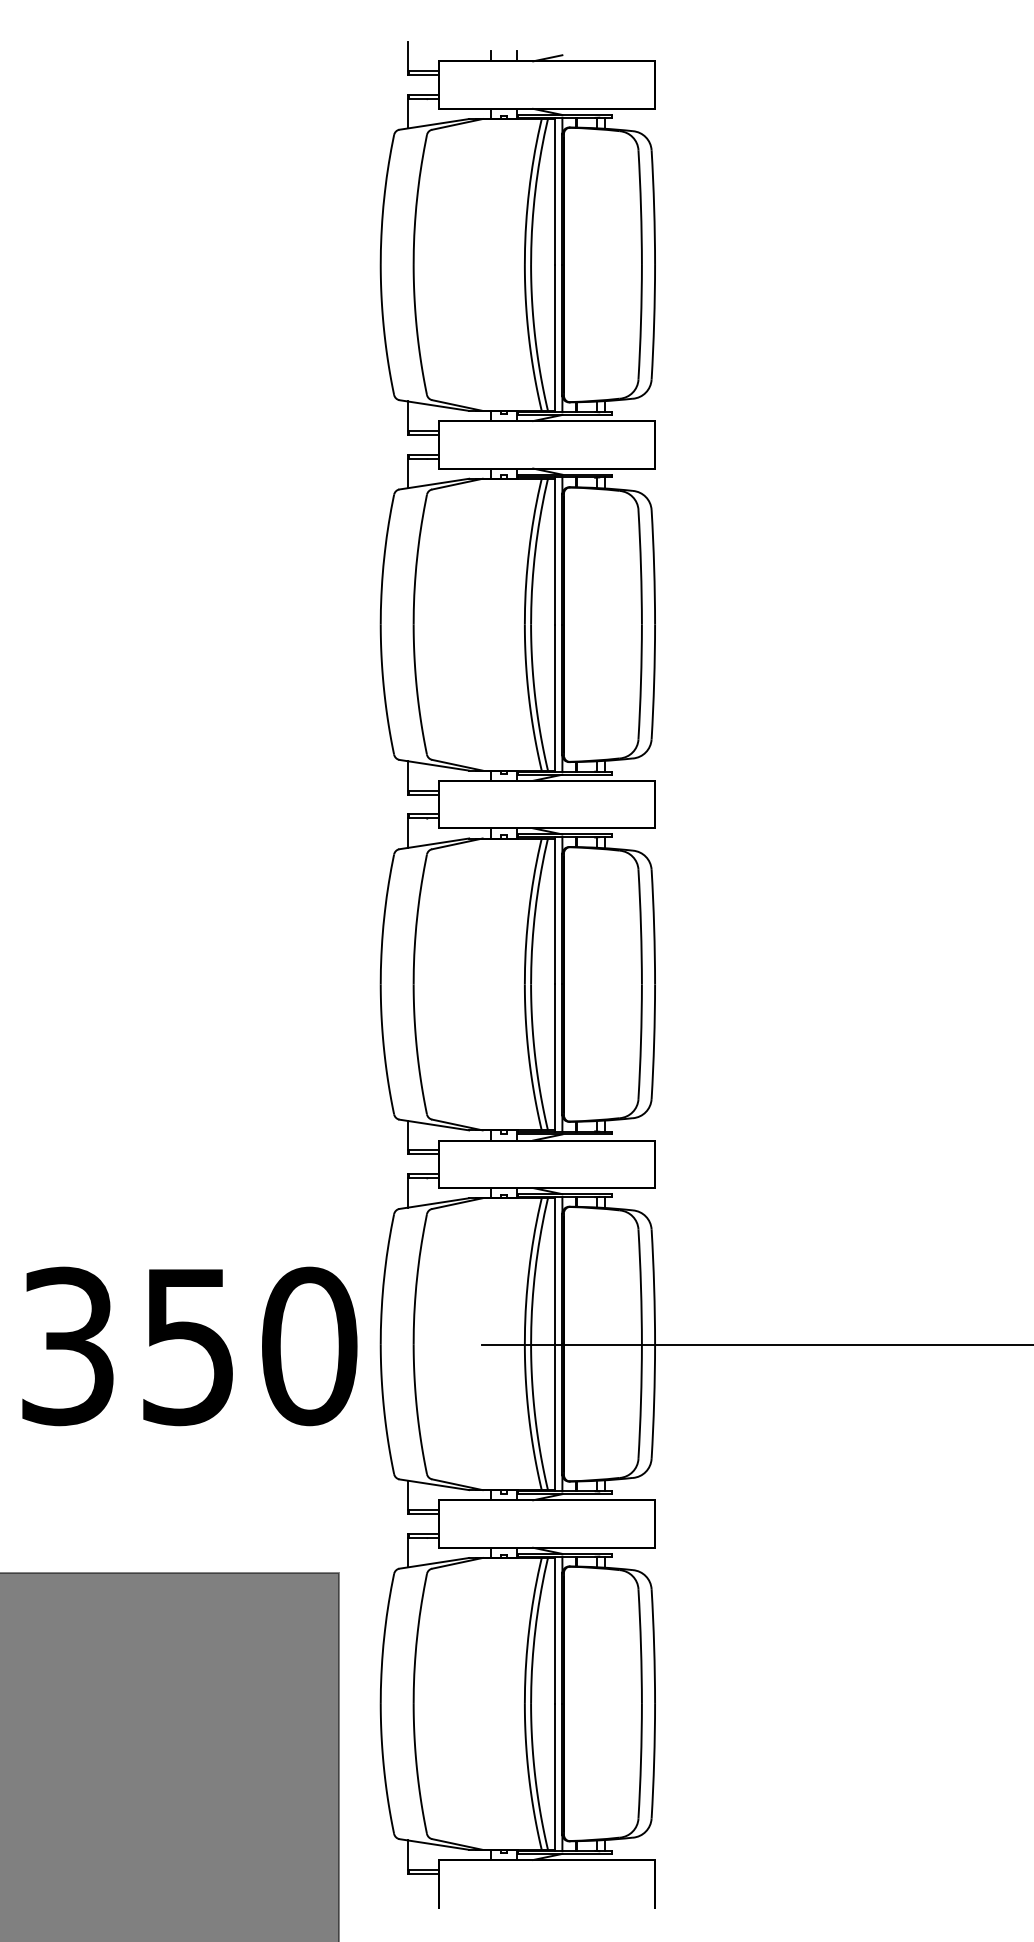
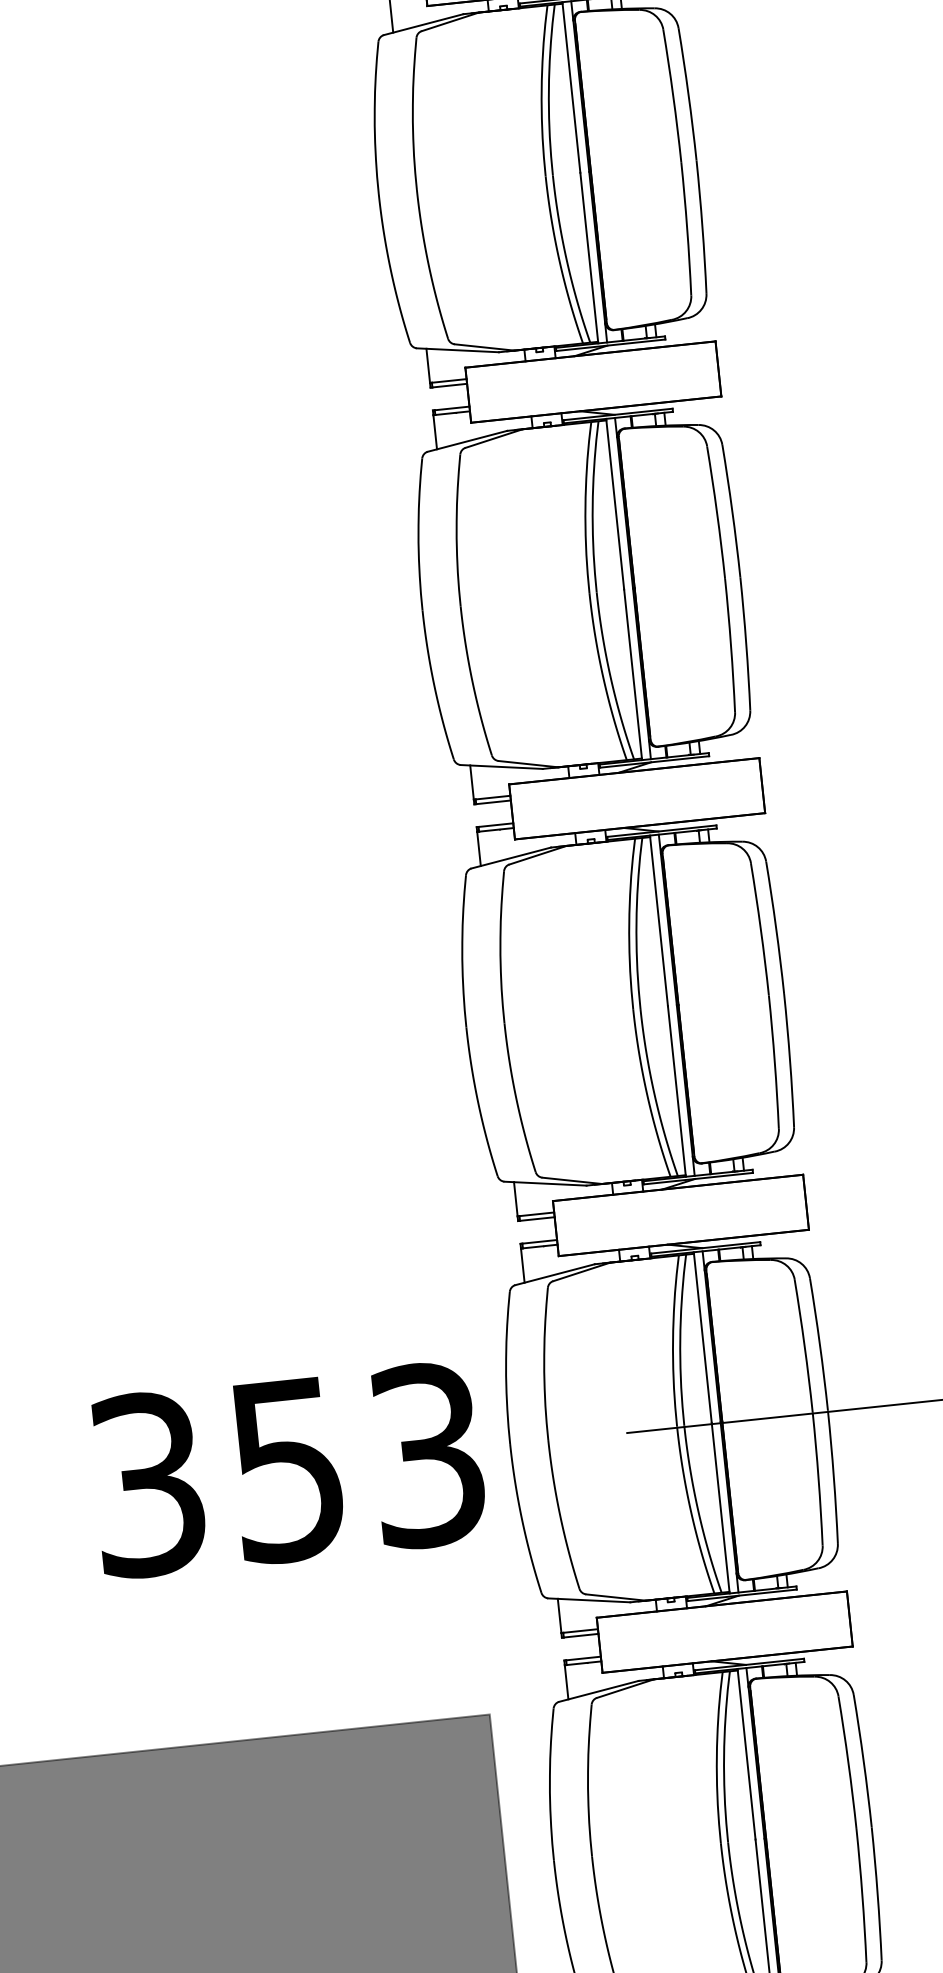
text: (309, 1346) -> (427, 1455), 350 -> 353

